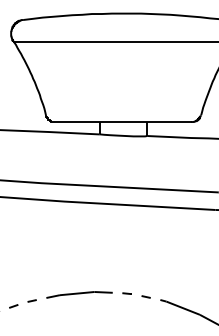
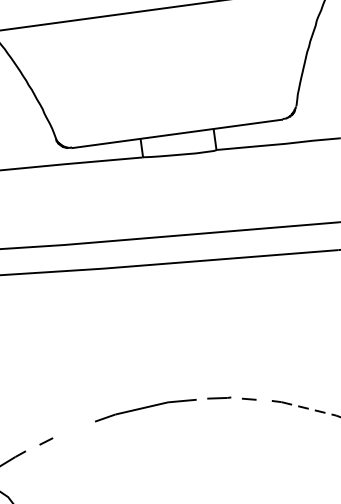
part: (126, 293) -> (218, 397), size x1.6
line: (31, 300) -> (72, 428), removed
line: (183, 308) -> (309, 409), solid -> dashed

